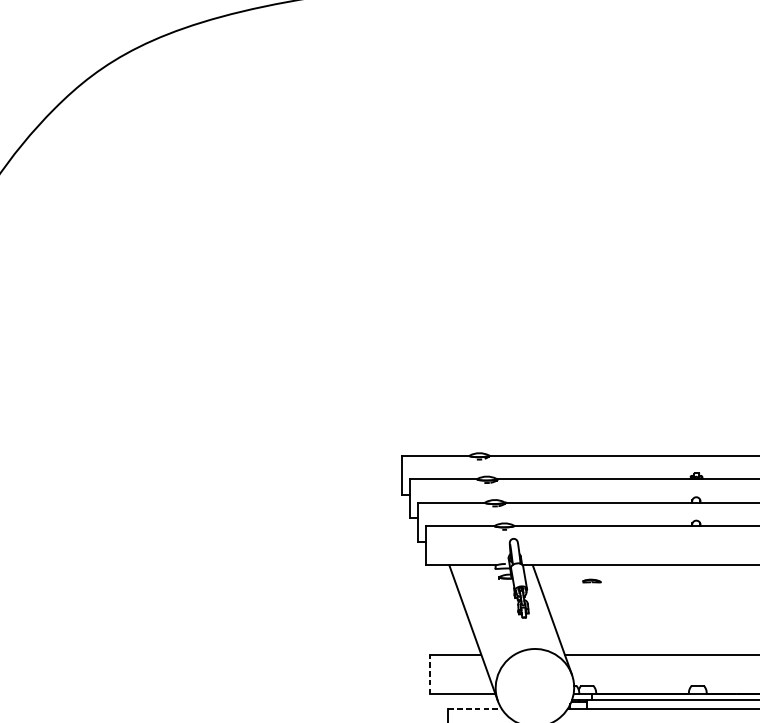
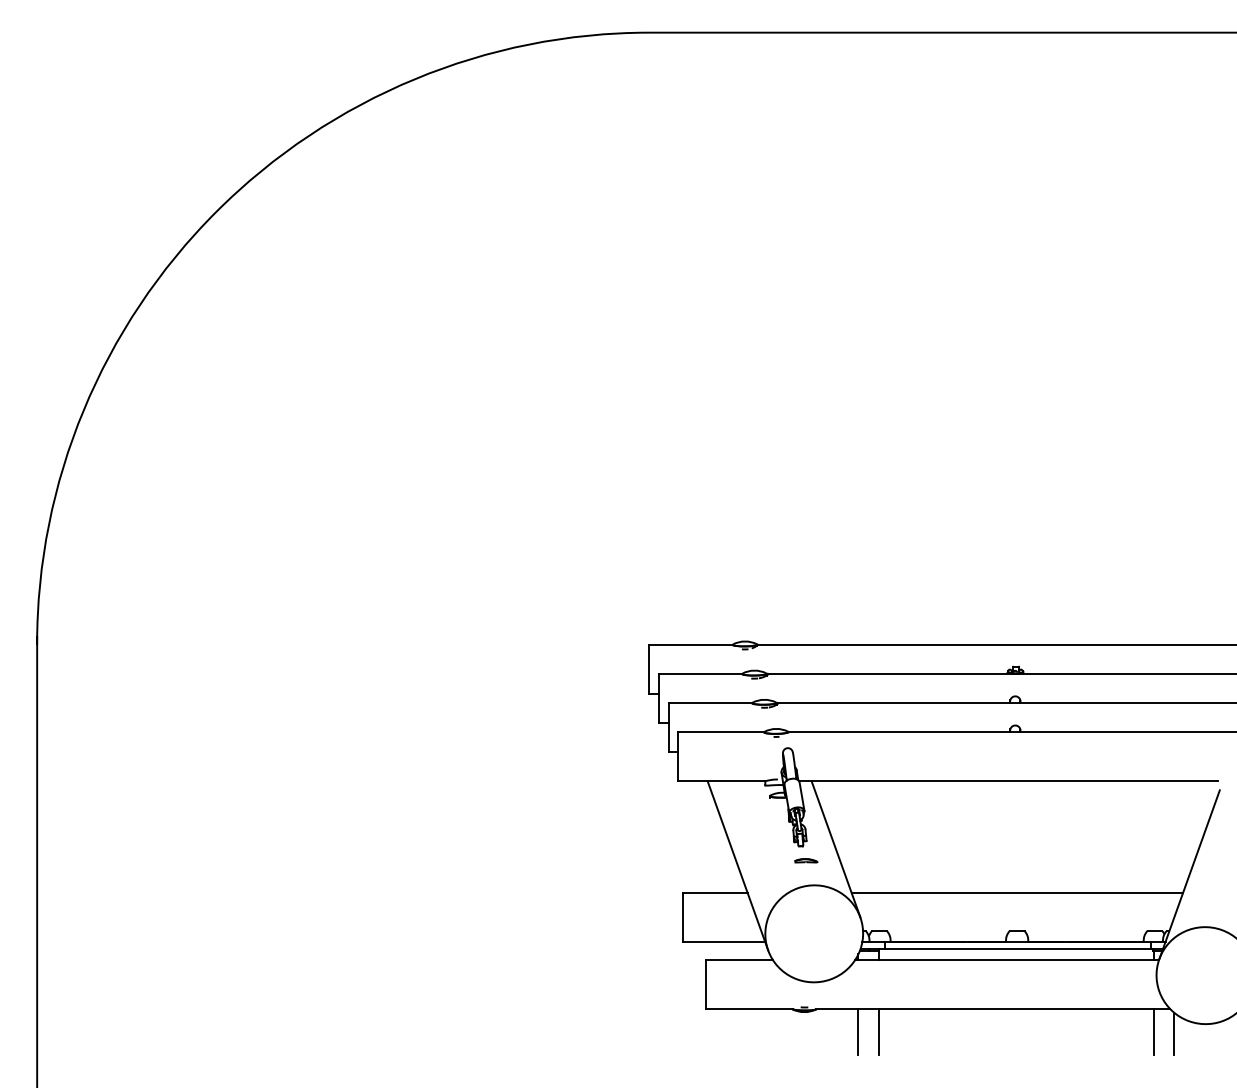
part: (592, 580) -> (806, 860), moved
line: (429, 673) -> (683, 916), dashed -> solid
line: (475, 709) -> (740, 960), dashed -> solid

